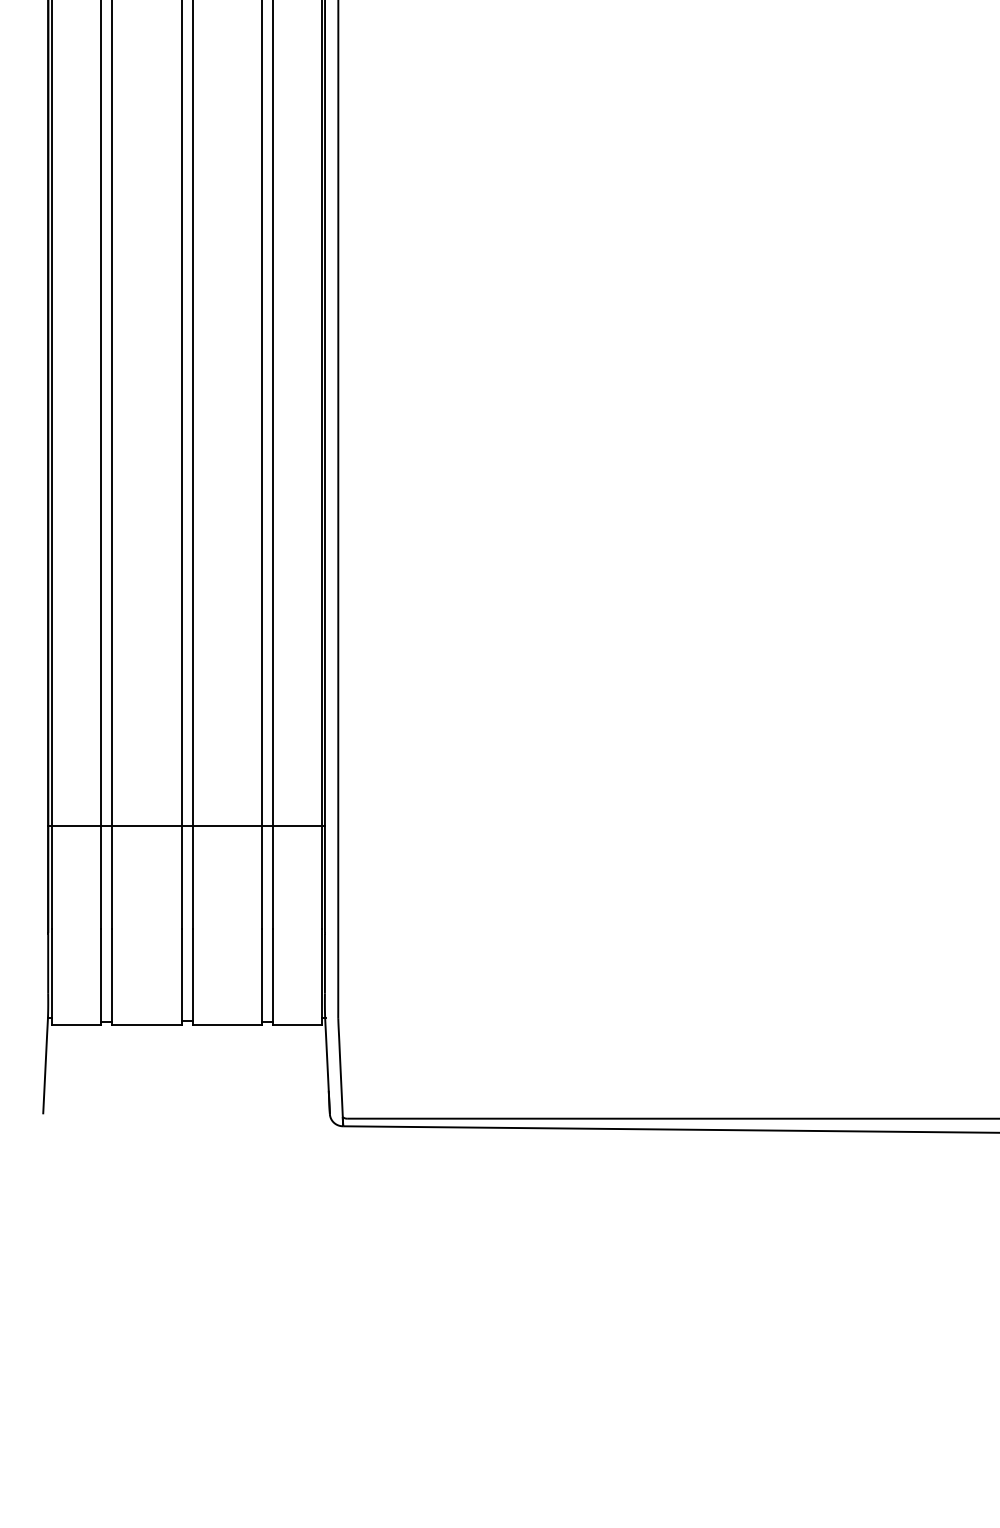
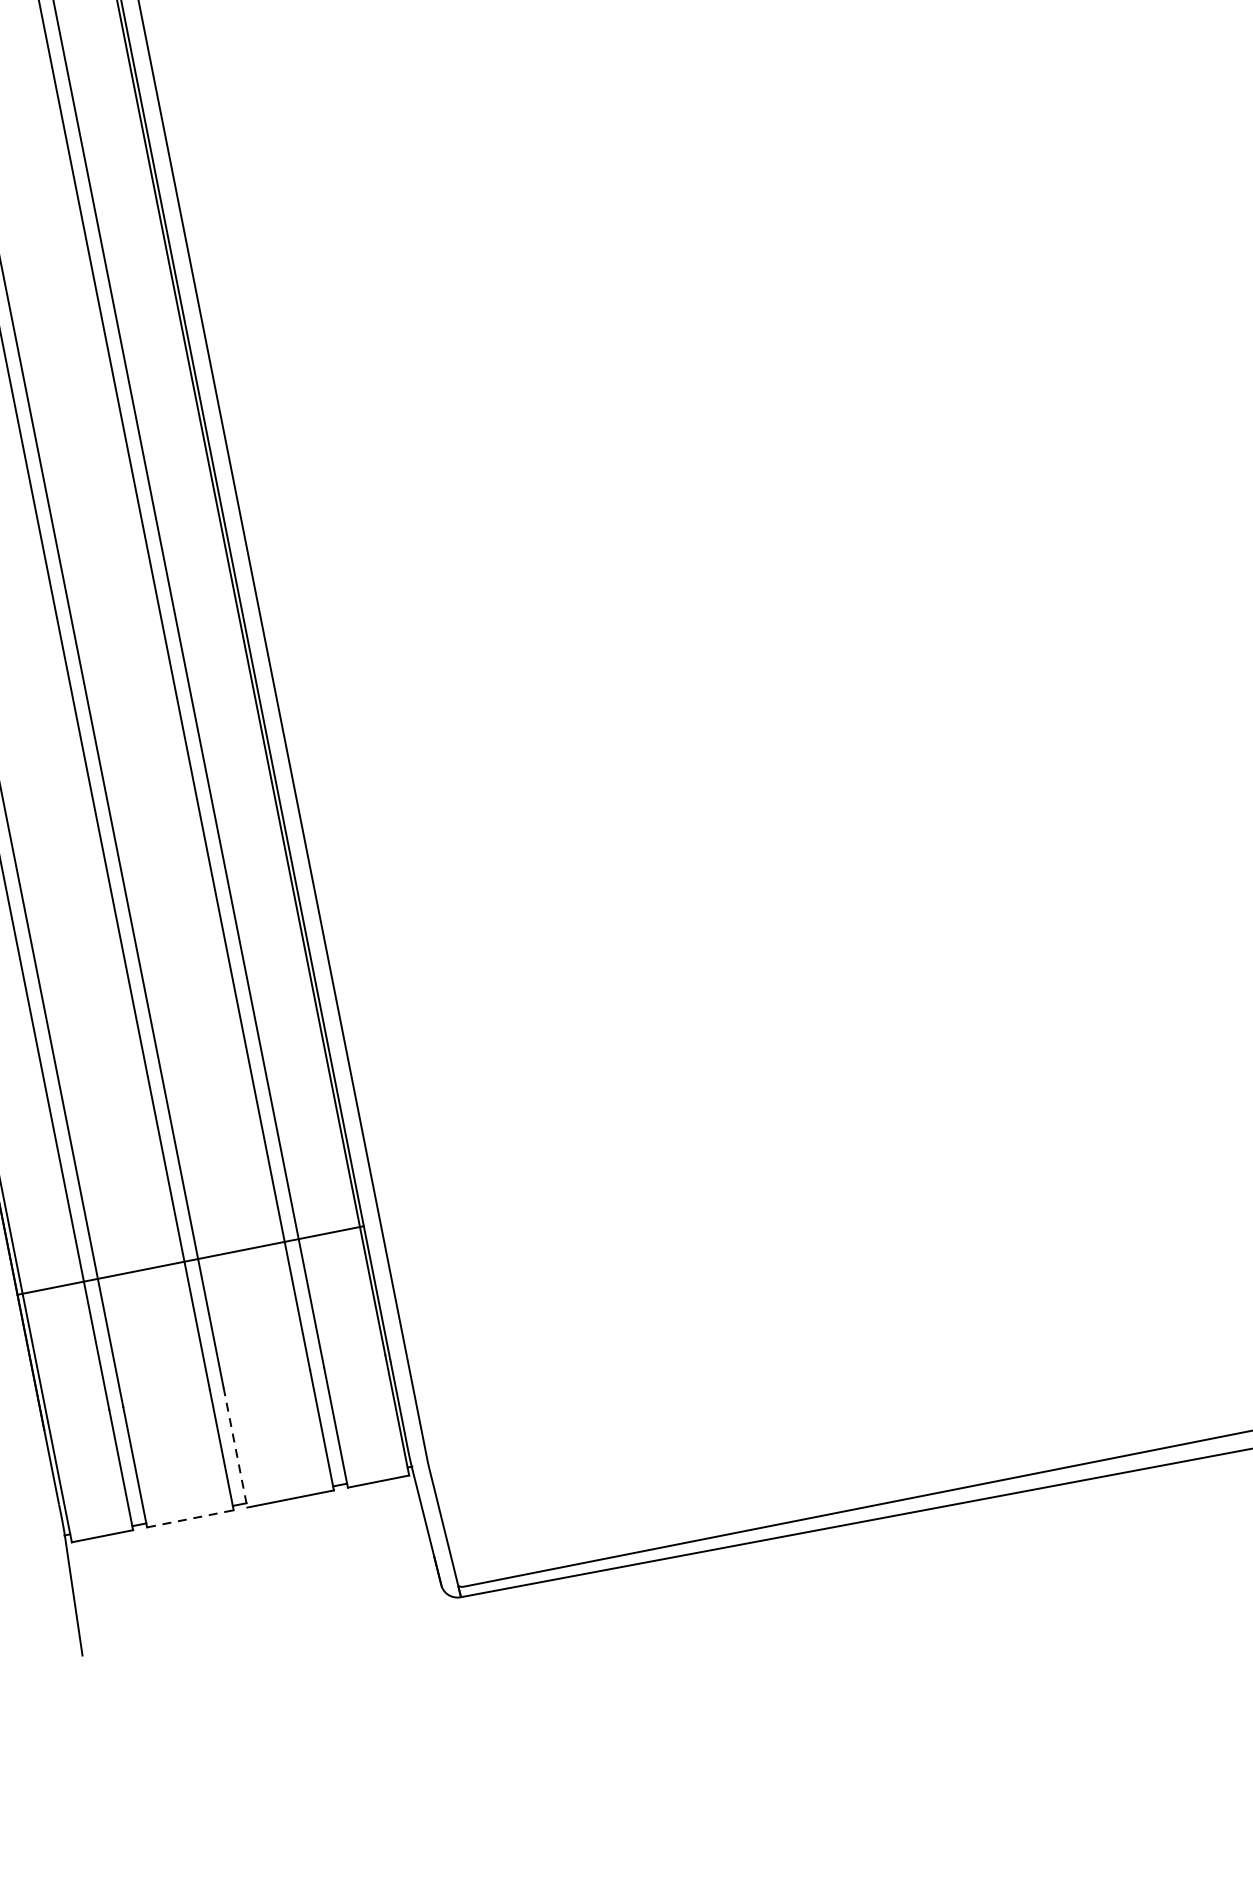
line: (192, 977) -> (235, 1448), solid -> dashed
line: (147, 1024) -> (190, 1518), solid -> dashed

